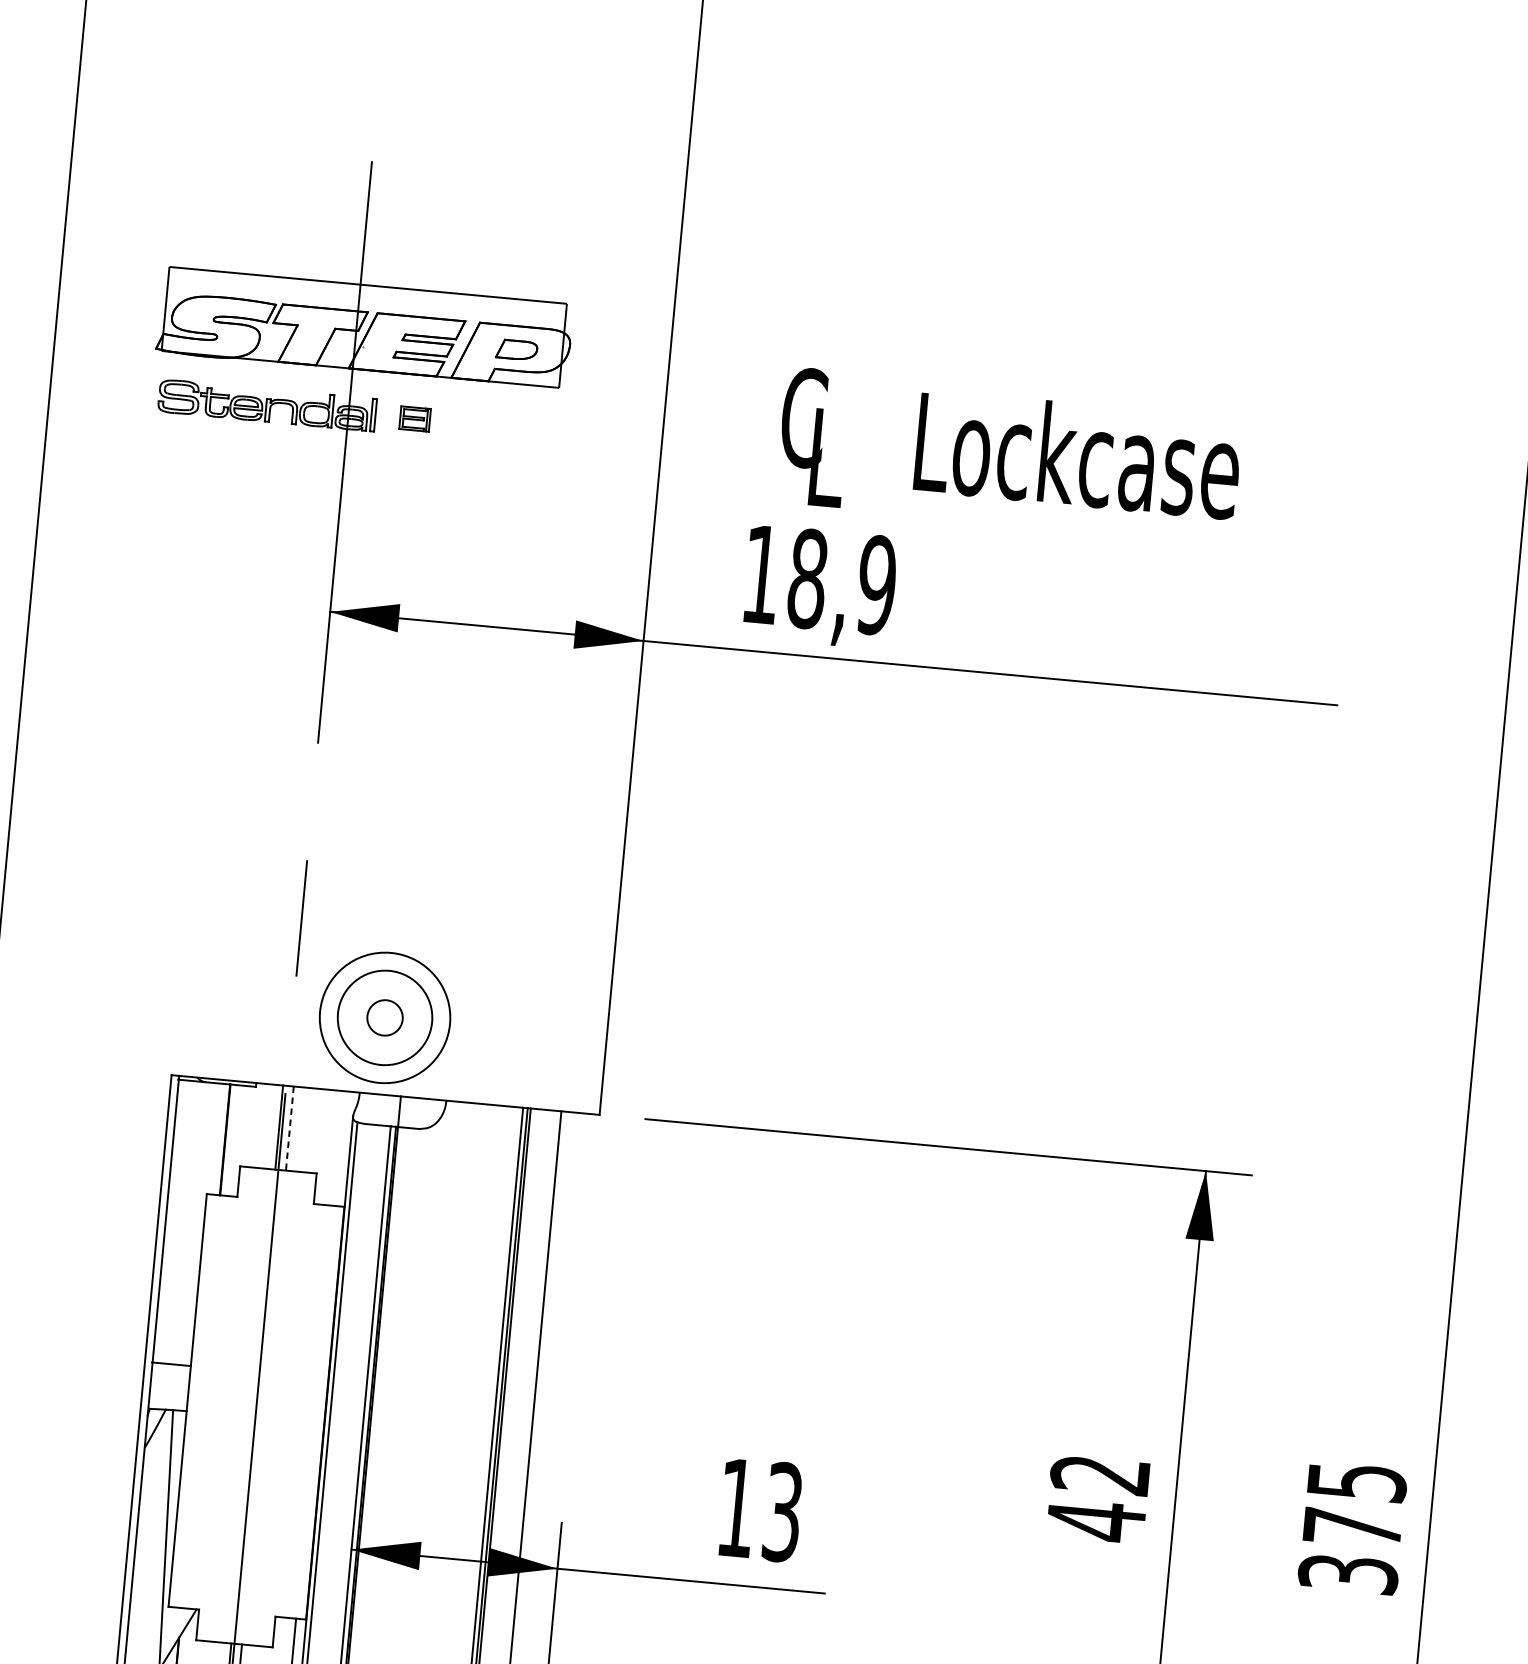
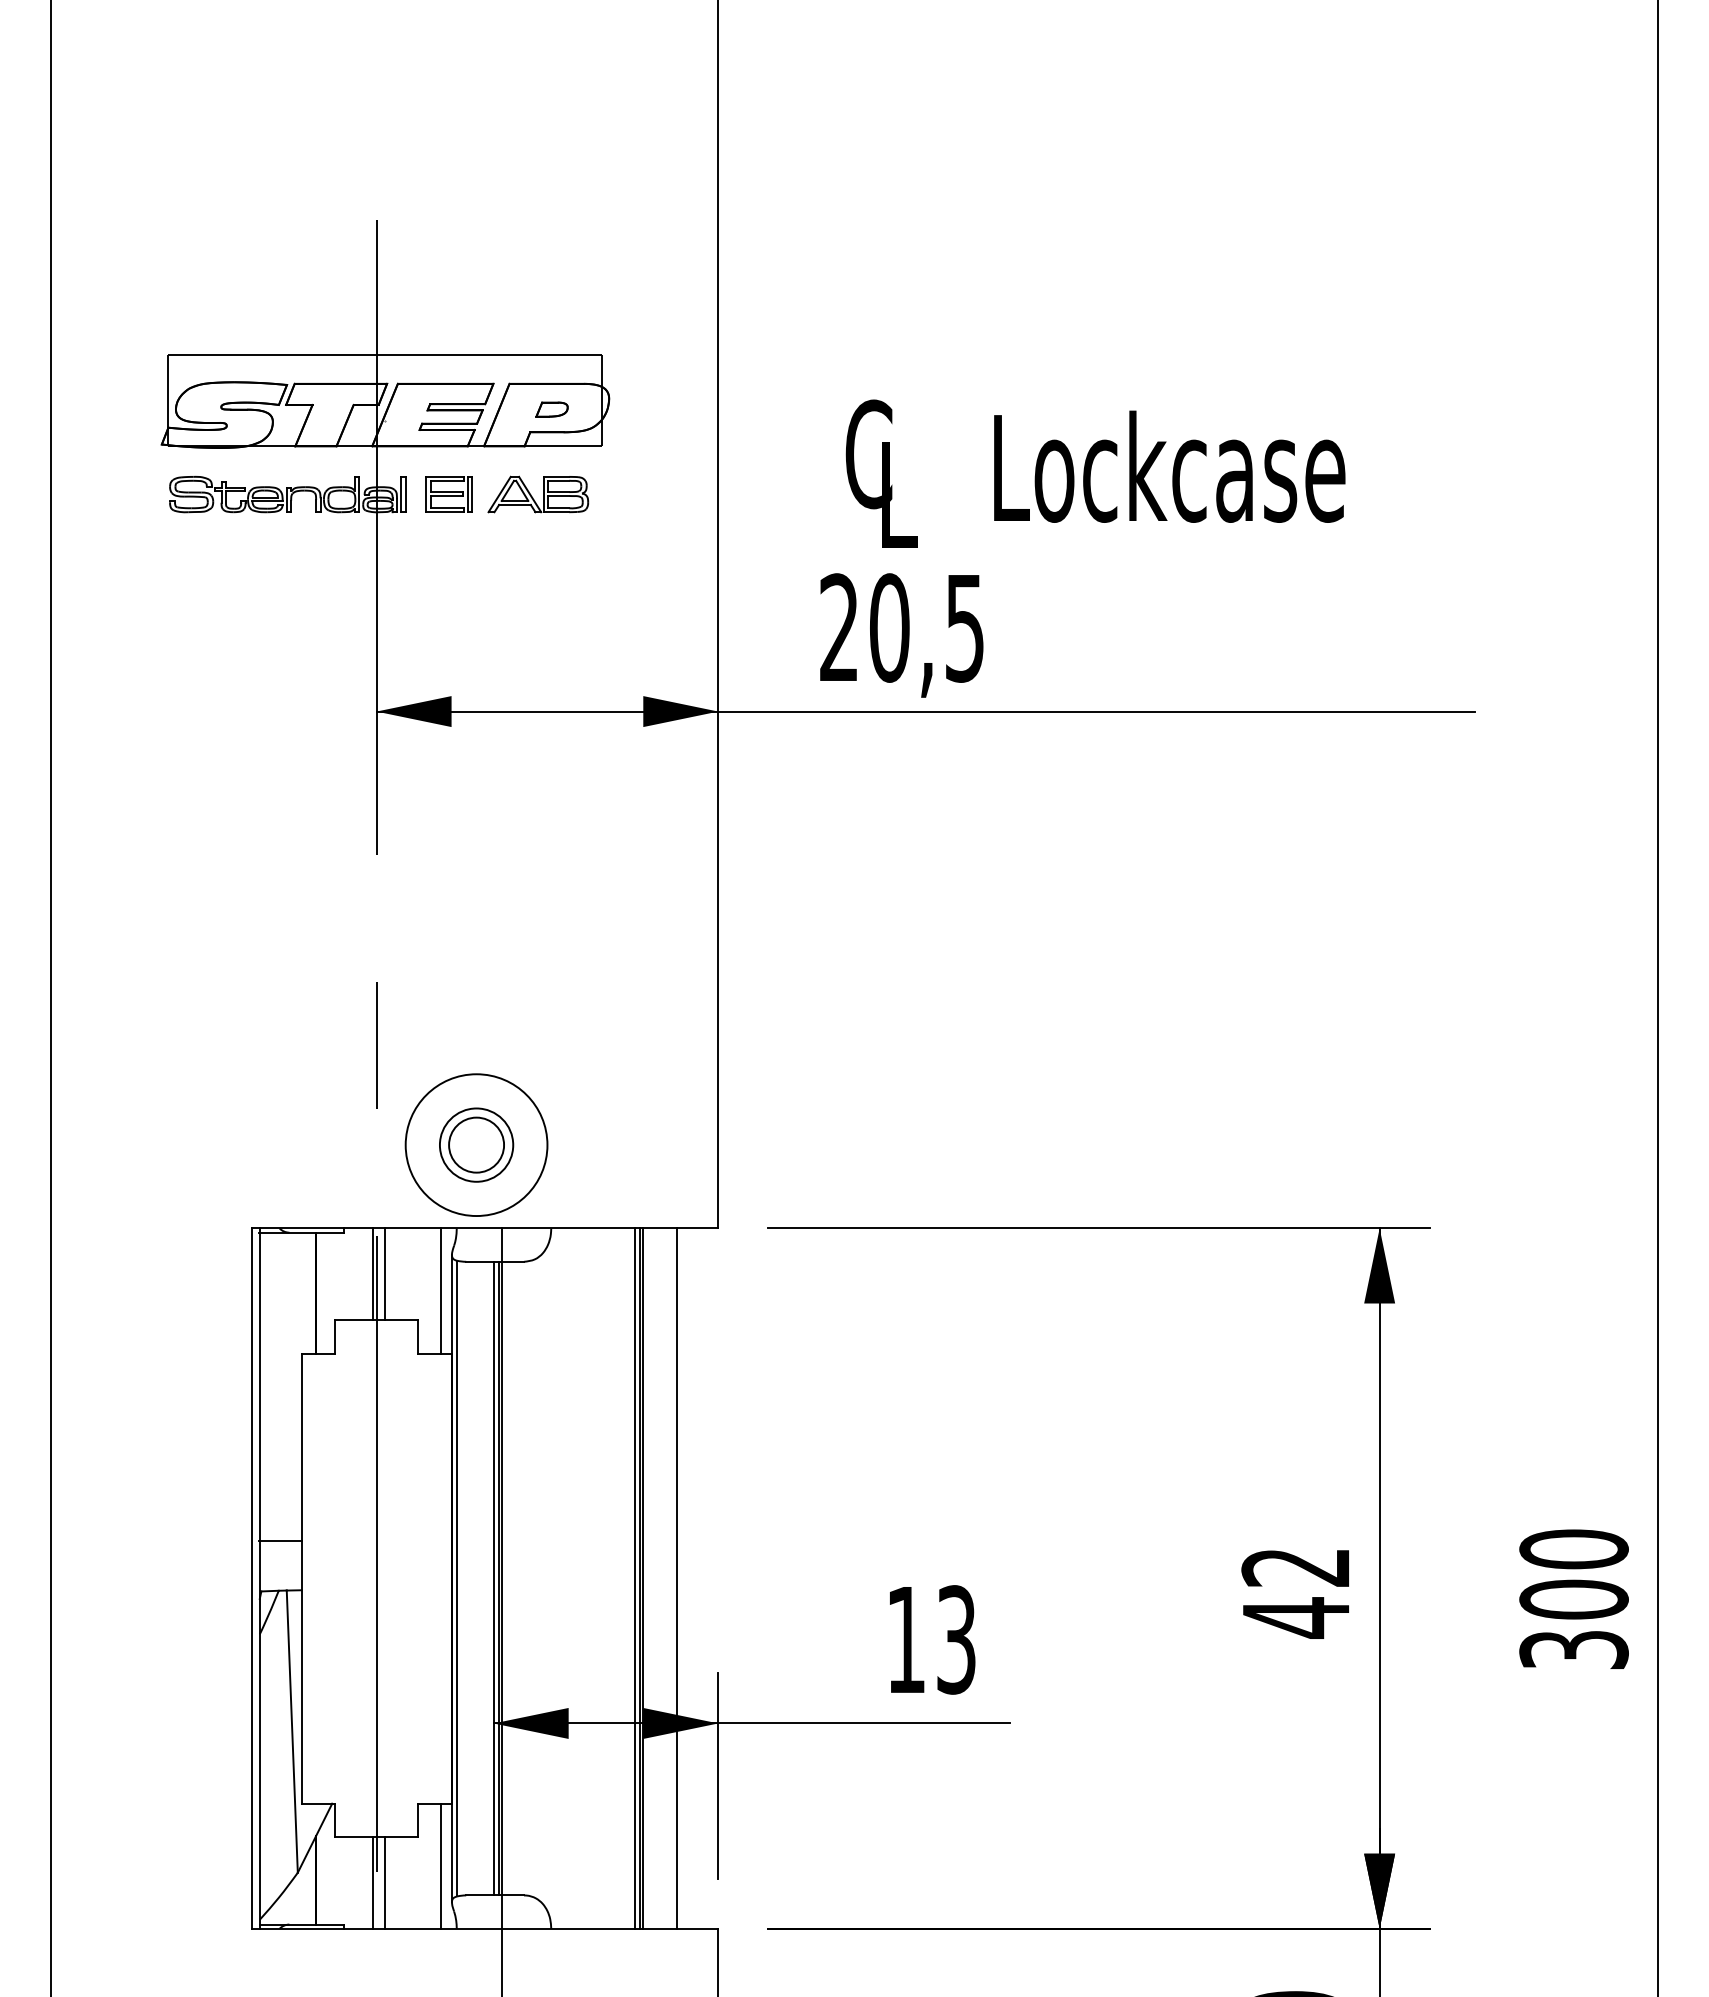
part: (516, 349) -> (551, 409), size x0.71
part: (414, 418) -> (448, 494), size x1.43
part: (497, 426) -> (538, 494), added
text: (819, 579) -> (902, 627), 18,9 -> 20,5
circle: (385, 1017) -> (476, 1144), size x0.71
circle: (385, 1017) -> (476, 1144), size x1.43
line: (289, 1128) -> (384, 1274), dashed -> solid
line: (339, 1148) -> (440, 1290), added
text: (1354, 1504) -> (1573, 1574), 375 -> 300

